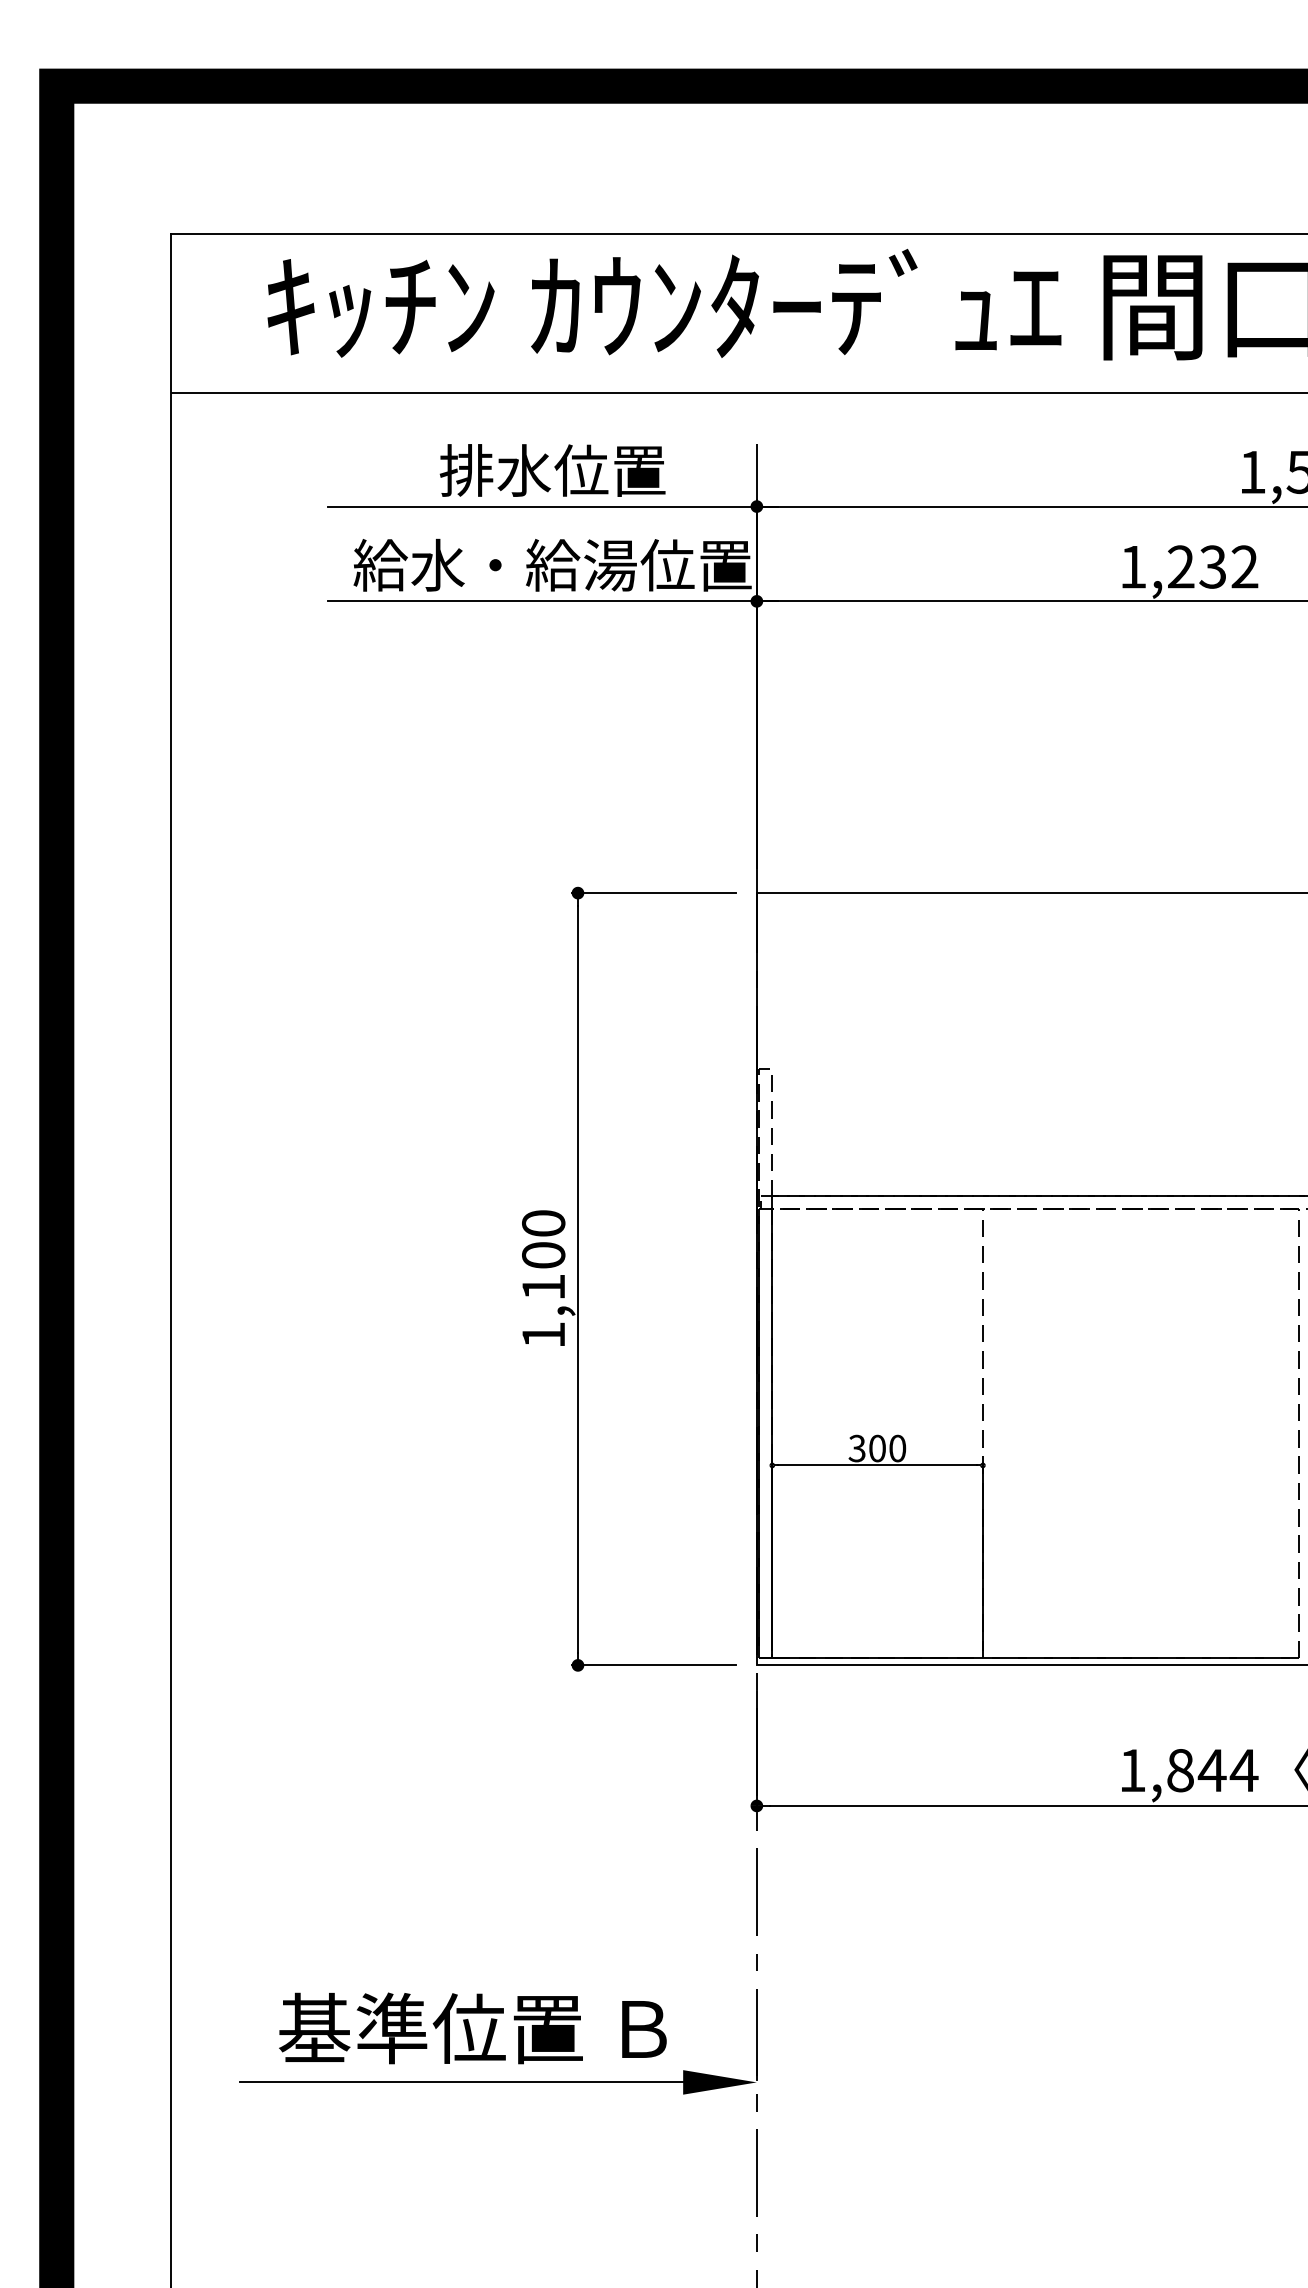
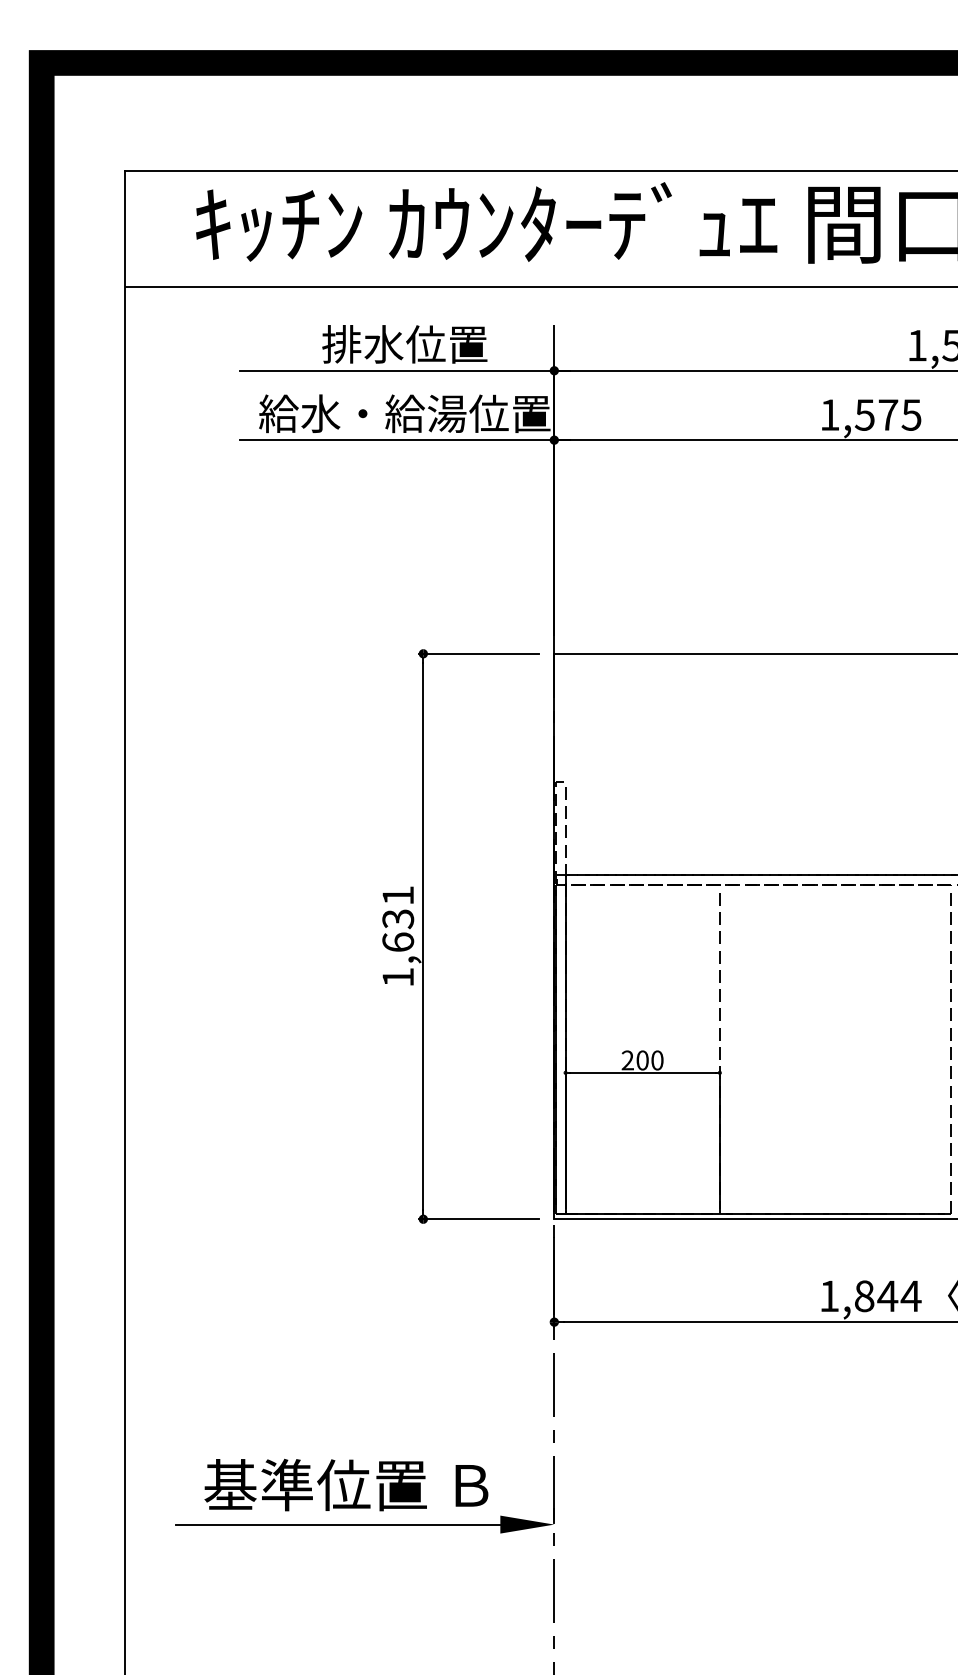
text: (1212, 566) -> (887, 414), 1,232 -> 1,575
text: (543, 1254) -> (398, 918), 1,100 -> 1,631
text: (856, 1448) -> (627, 1060), 300 -> 200

